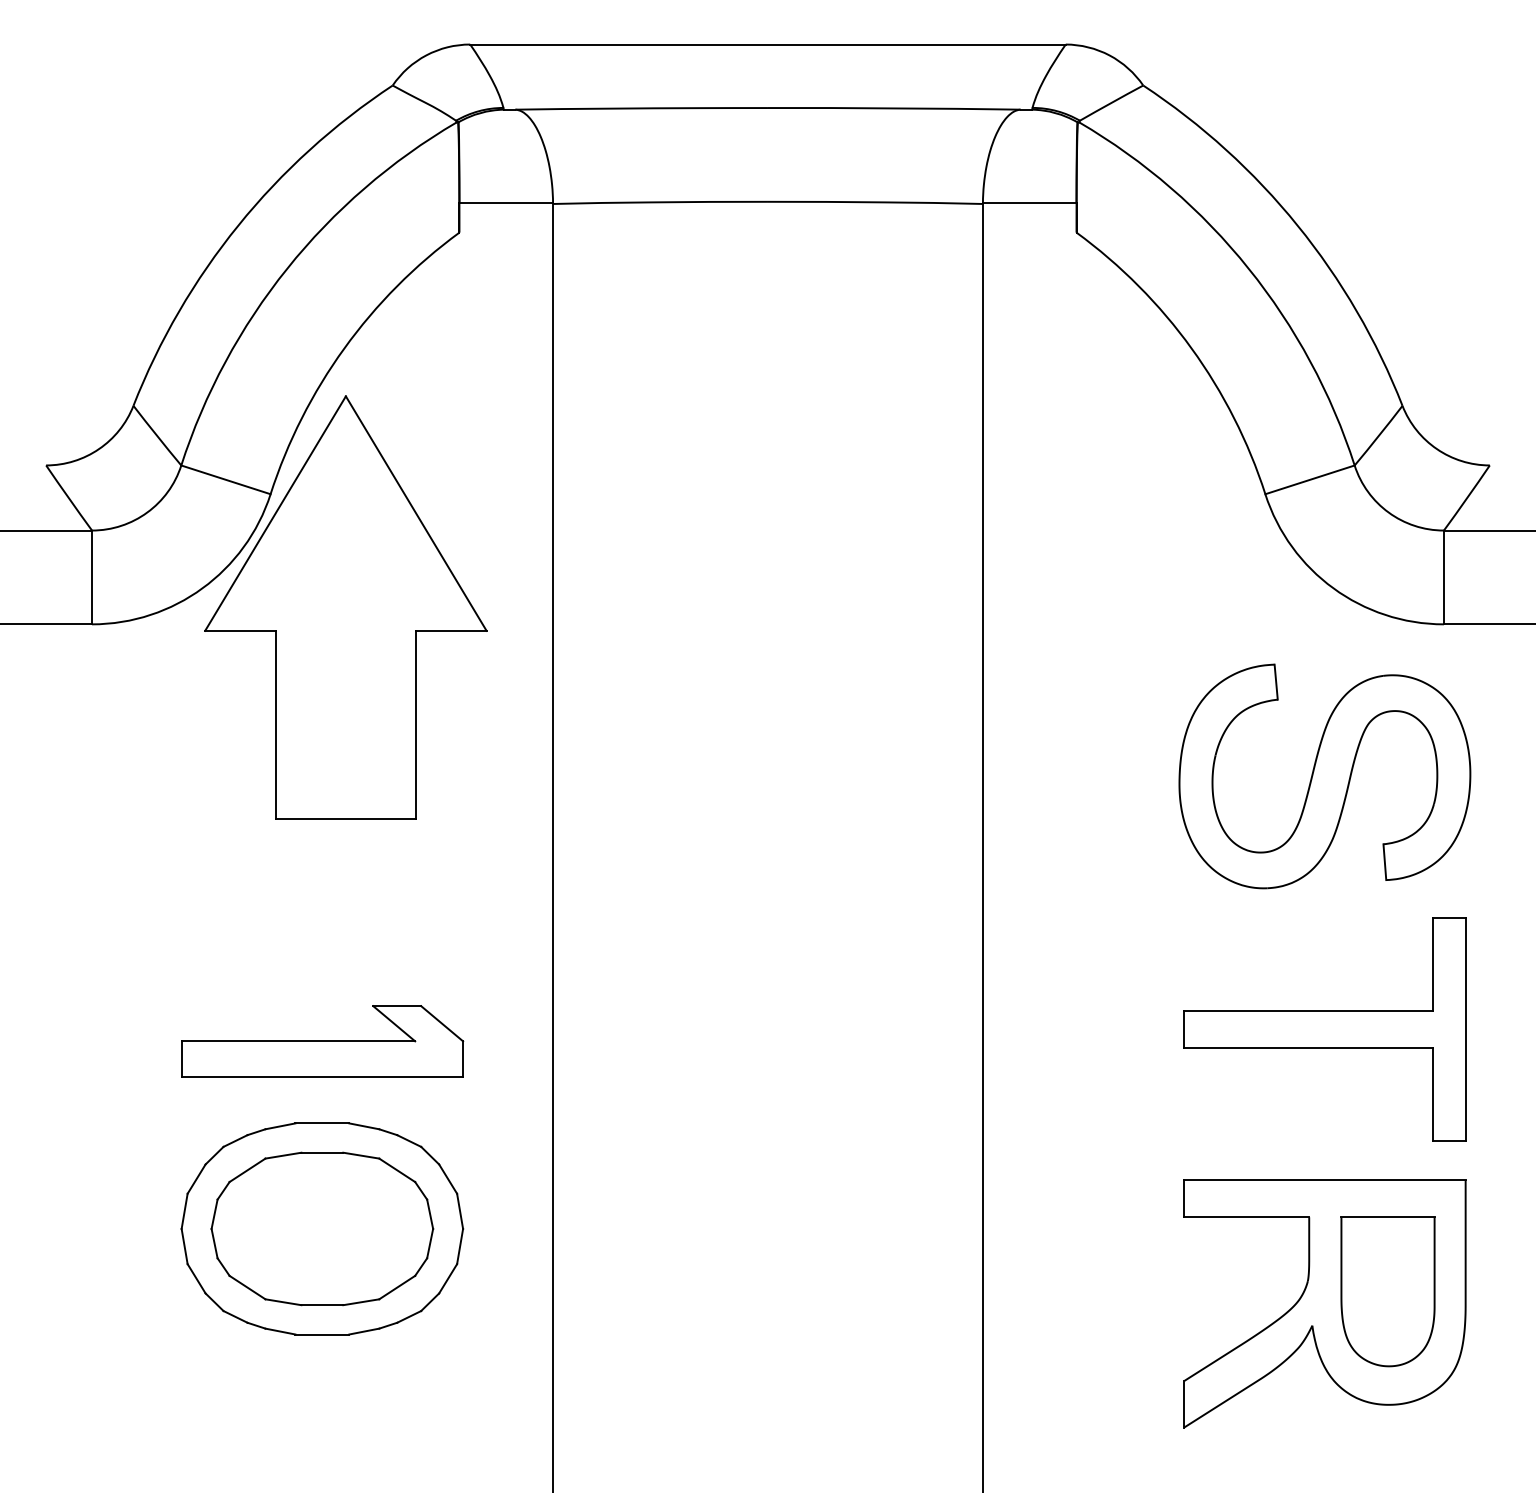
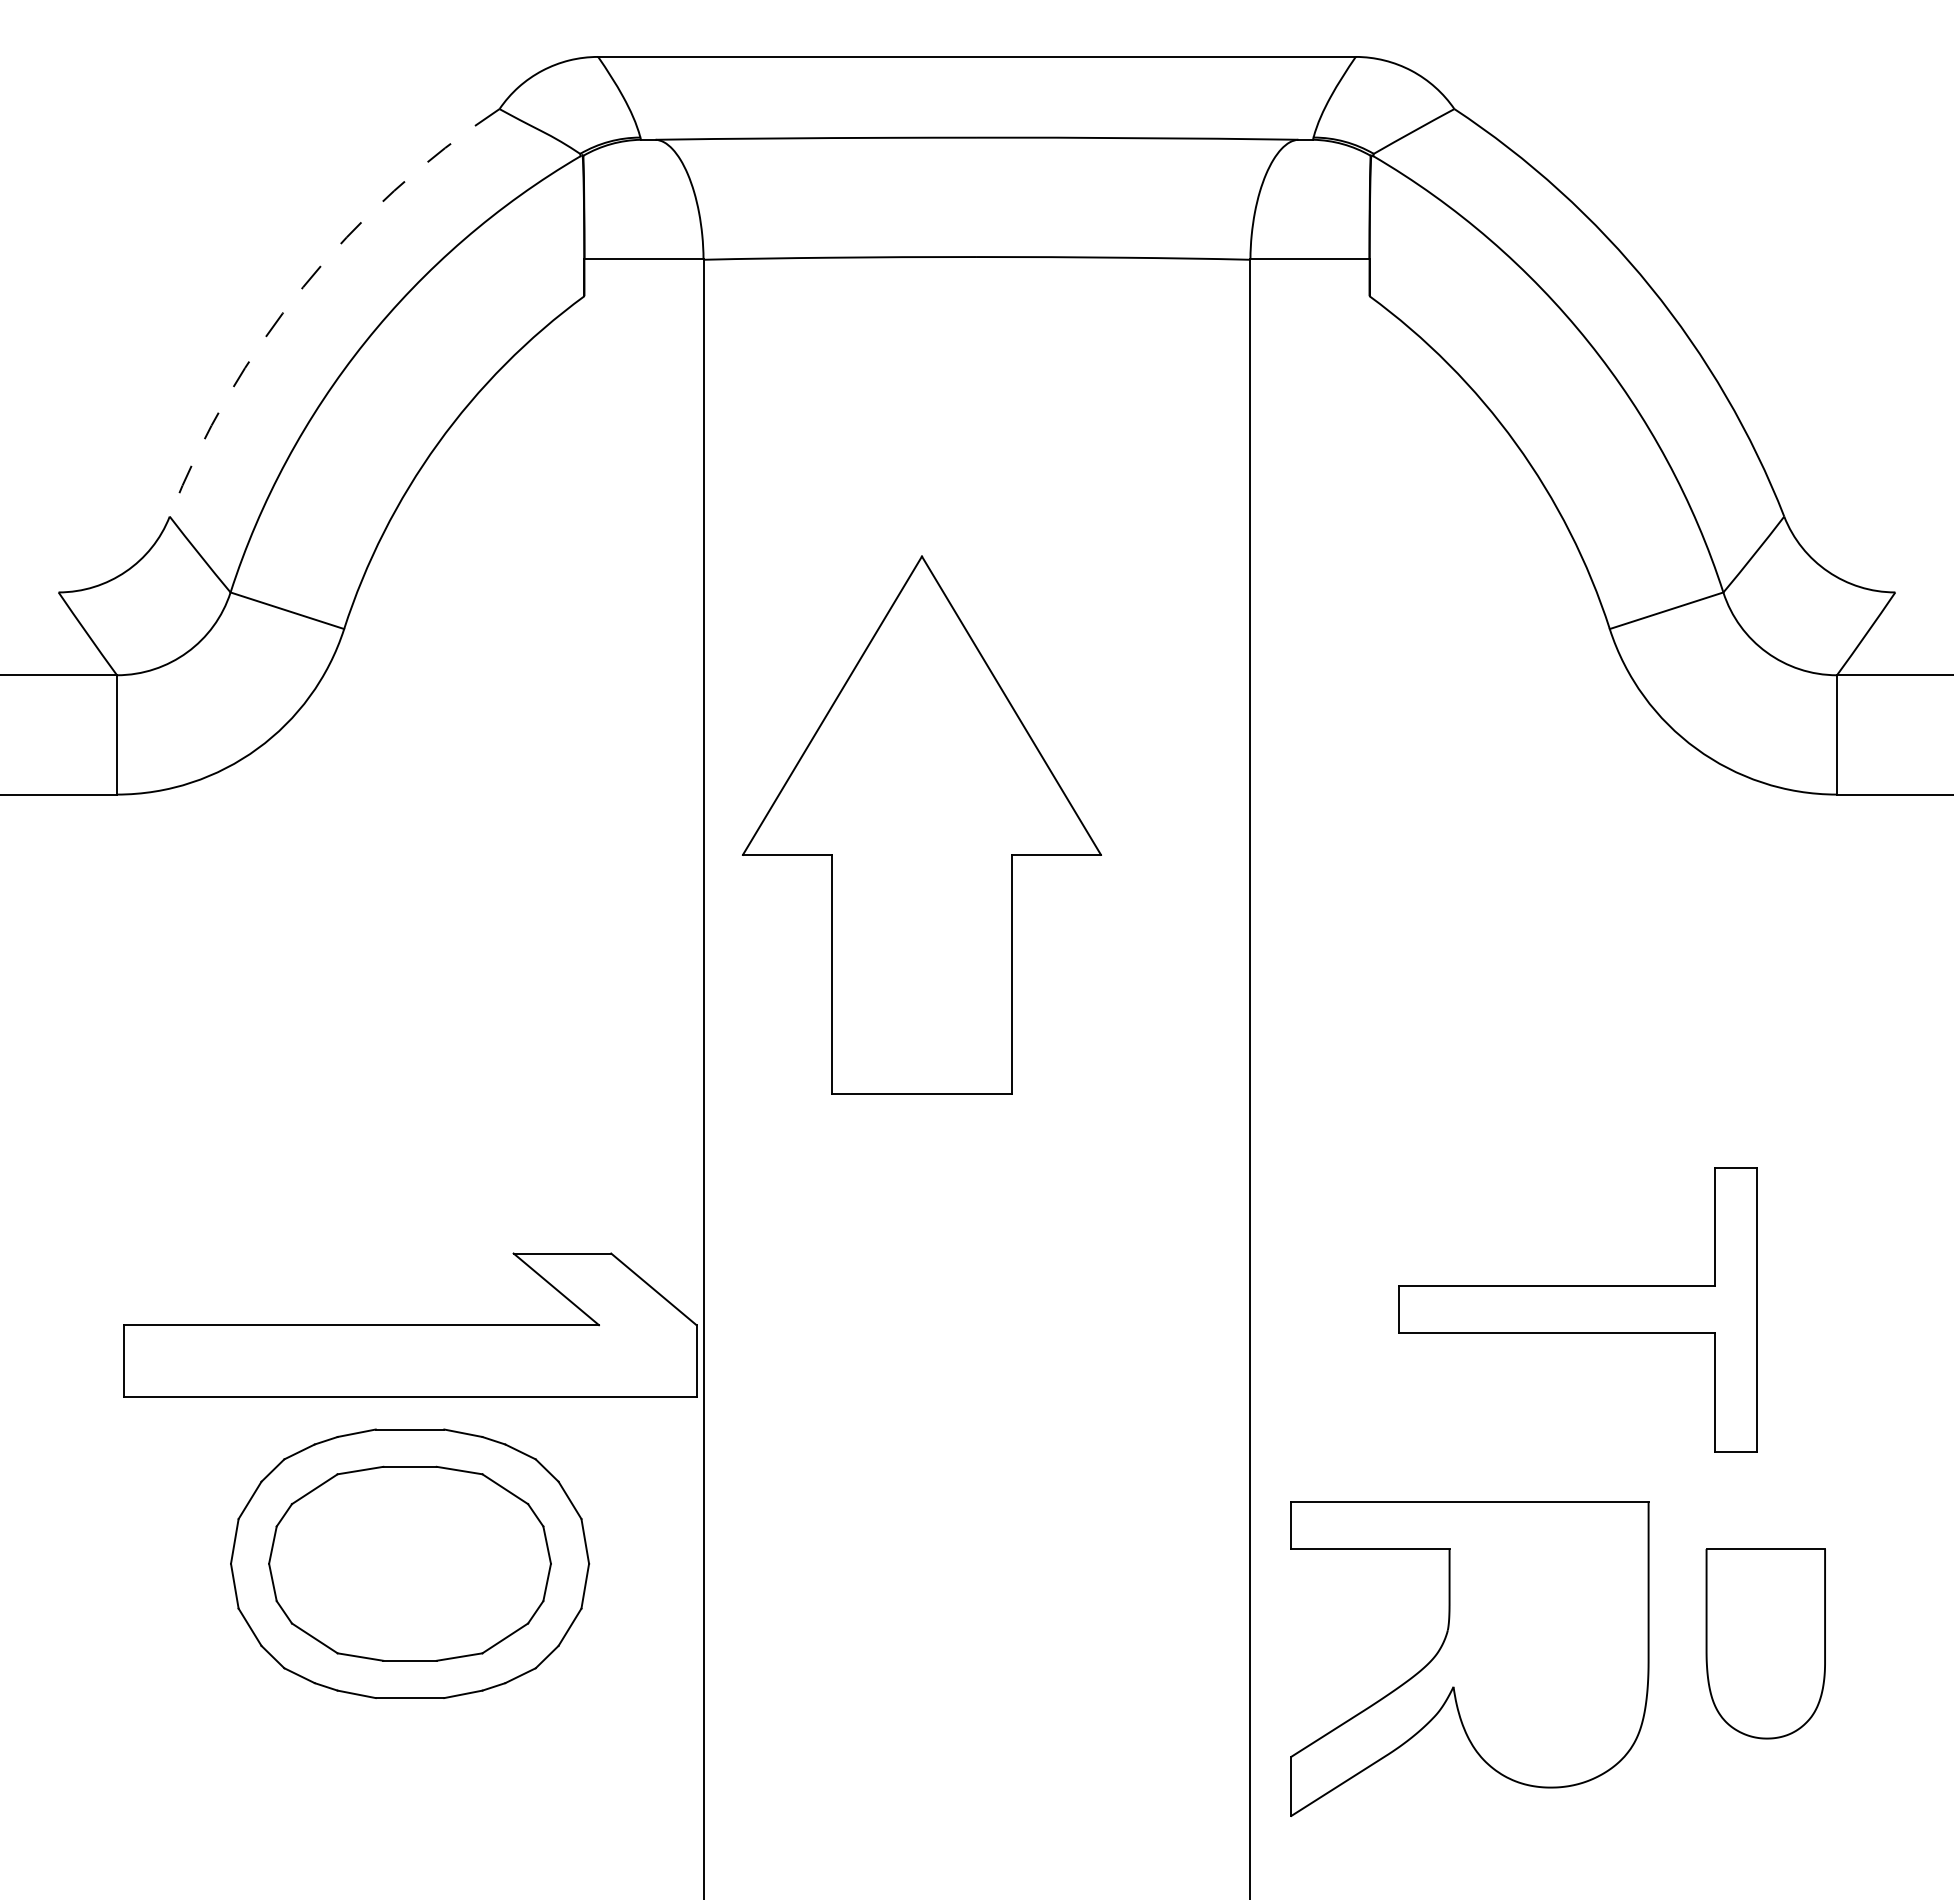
arc: (238, 225) -> (303, 287), solid -> dashed
part: (345, 606) -> (921, 824), moved
part: (1324, 776) -> (1685, 988), removed
part: (1324, 1029) -> (1577, 1309), moved
part: (321, 1040) -> (409, 1324), size x1.6
part: (1324, 1303) -> (1469, 1658), moved

